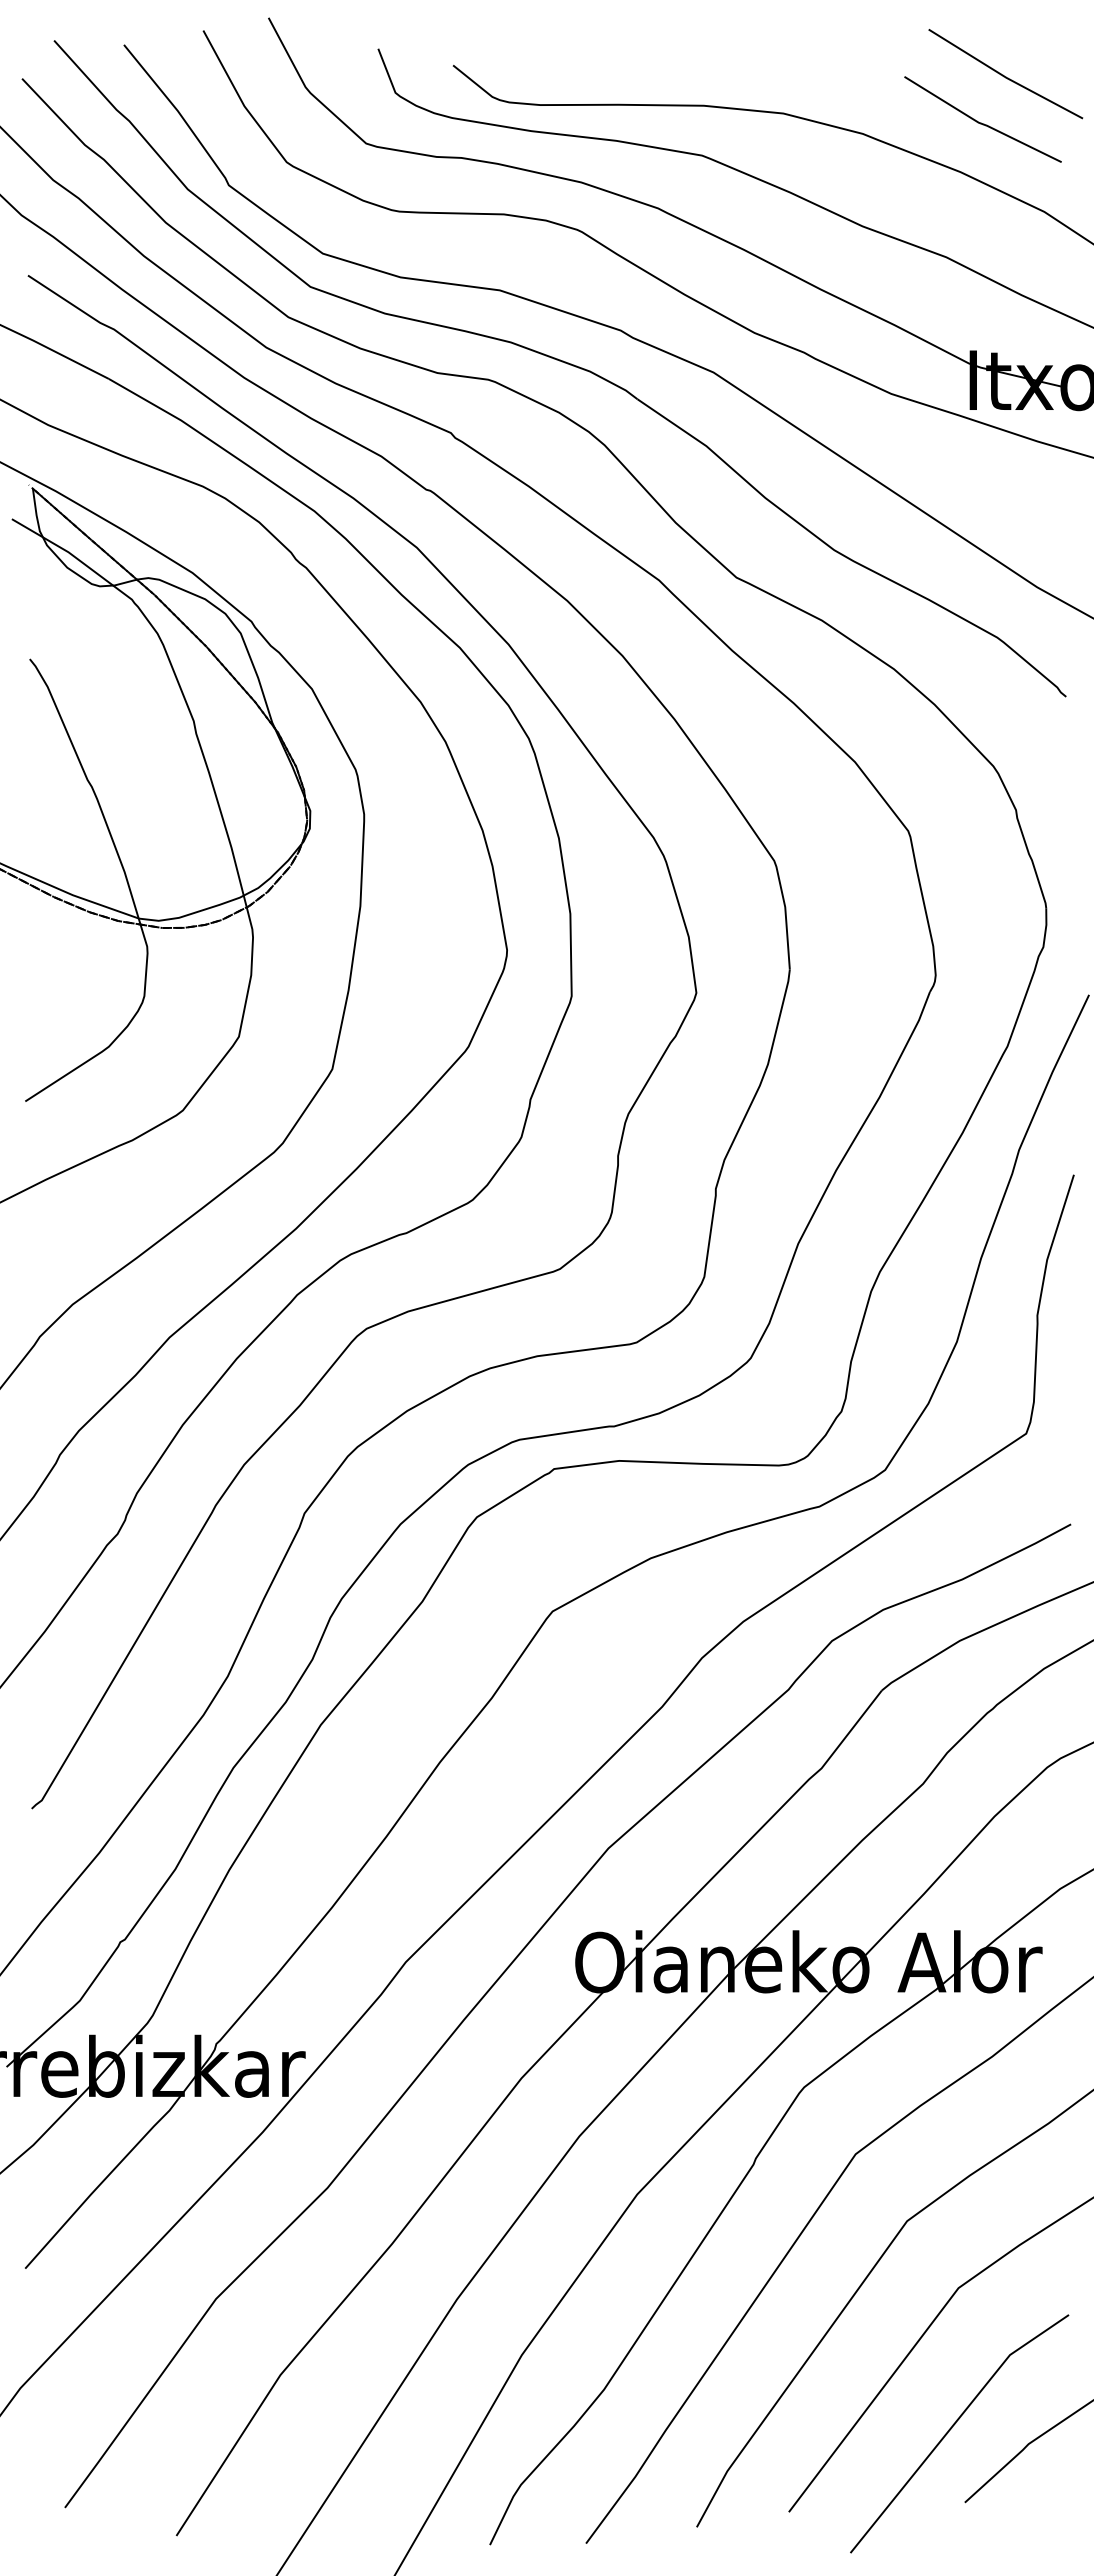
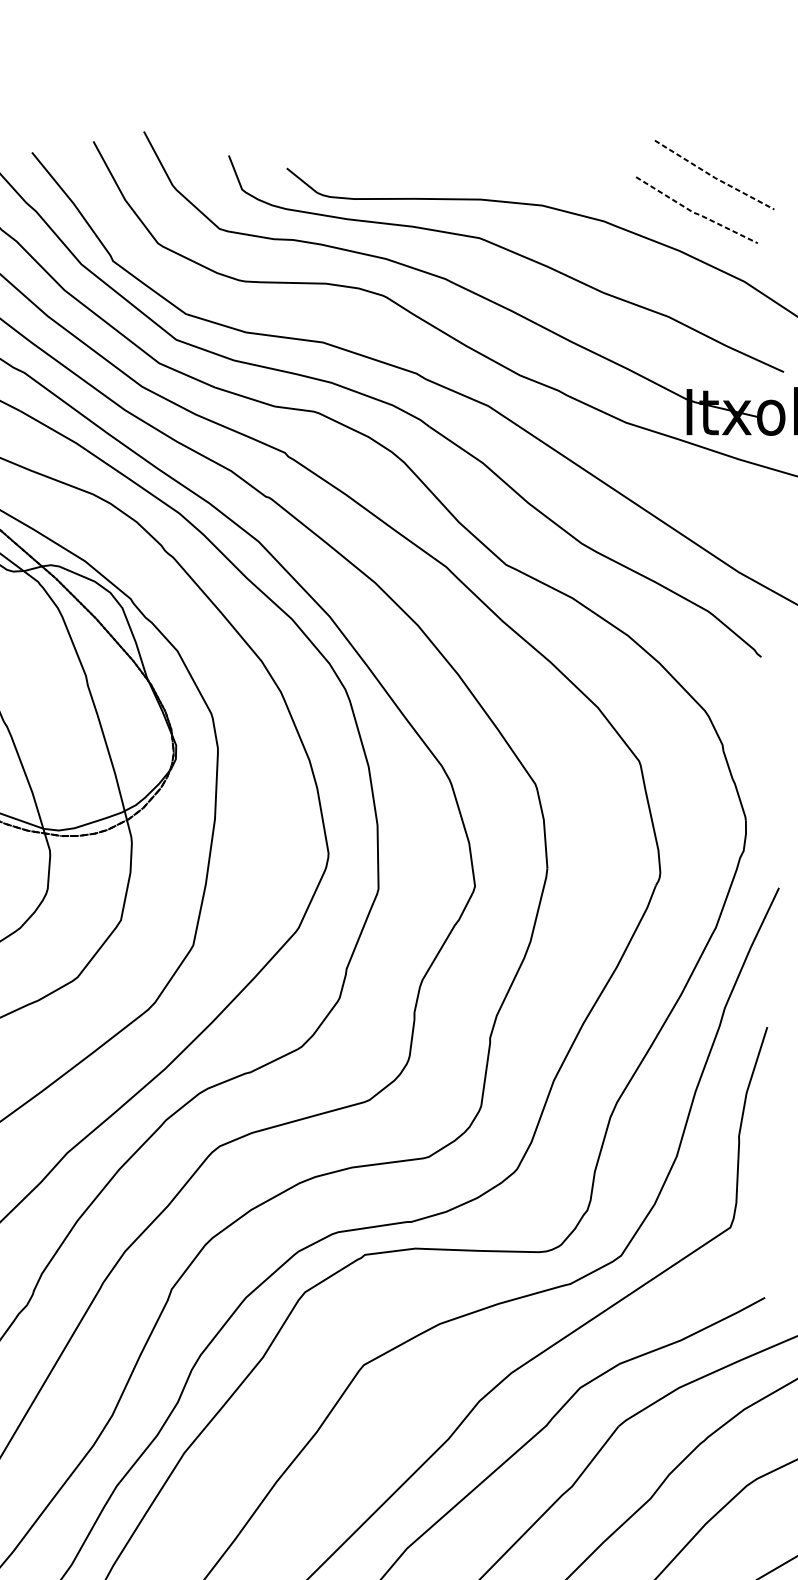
line: (1004, 76) -> (713, 176), solid -> dashed
line: (980, 123) -> (695, 213), solid -> dashed

